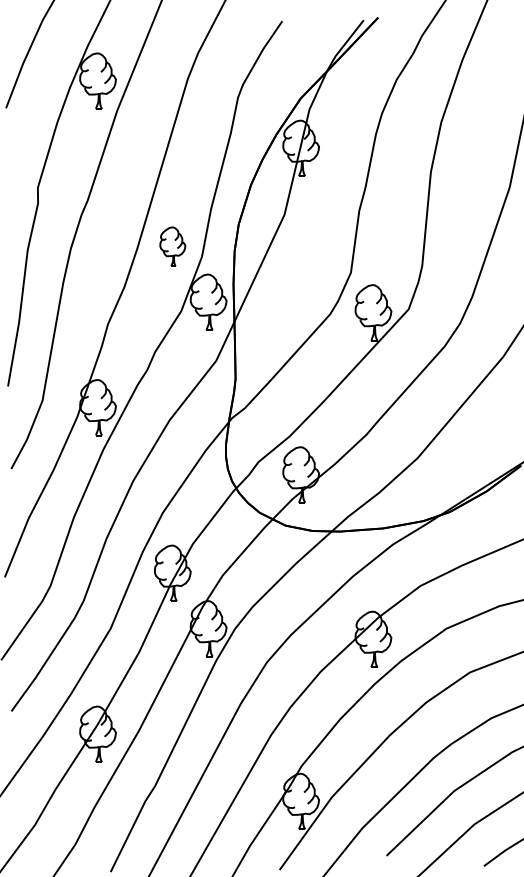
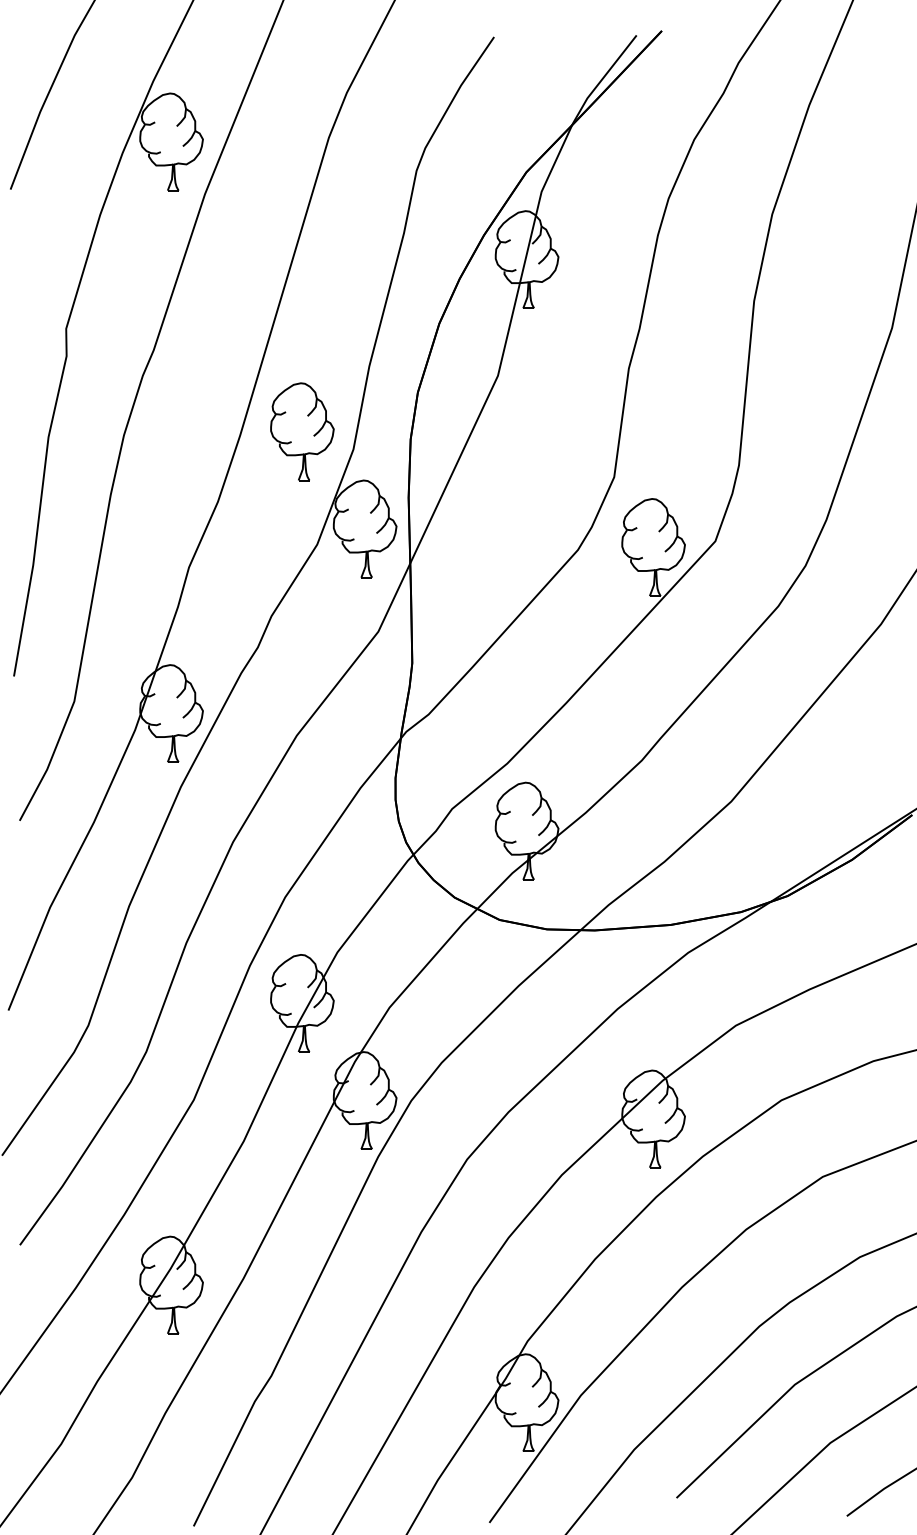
part: (172, 246) -> (301, 431), size x1.43

